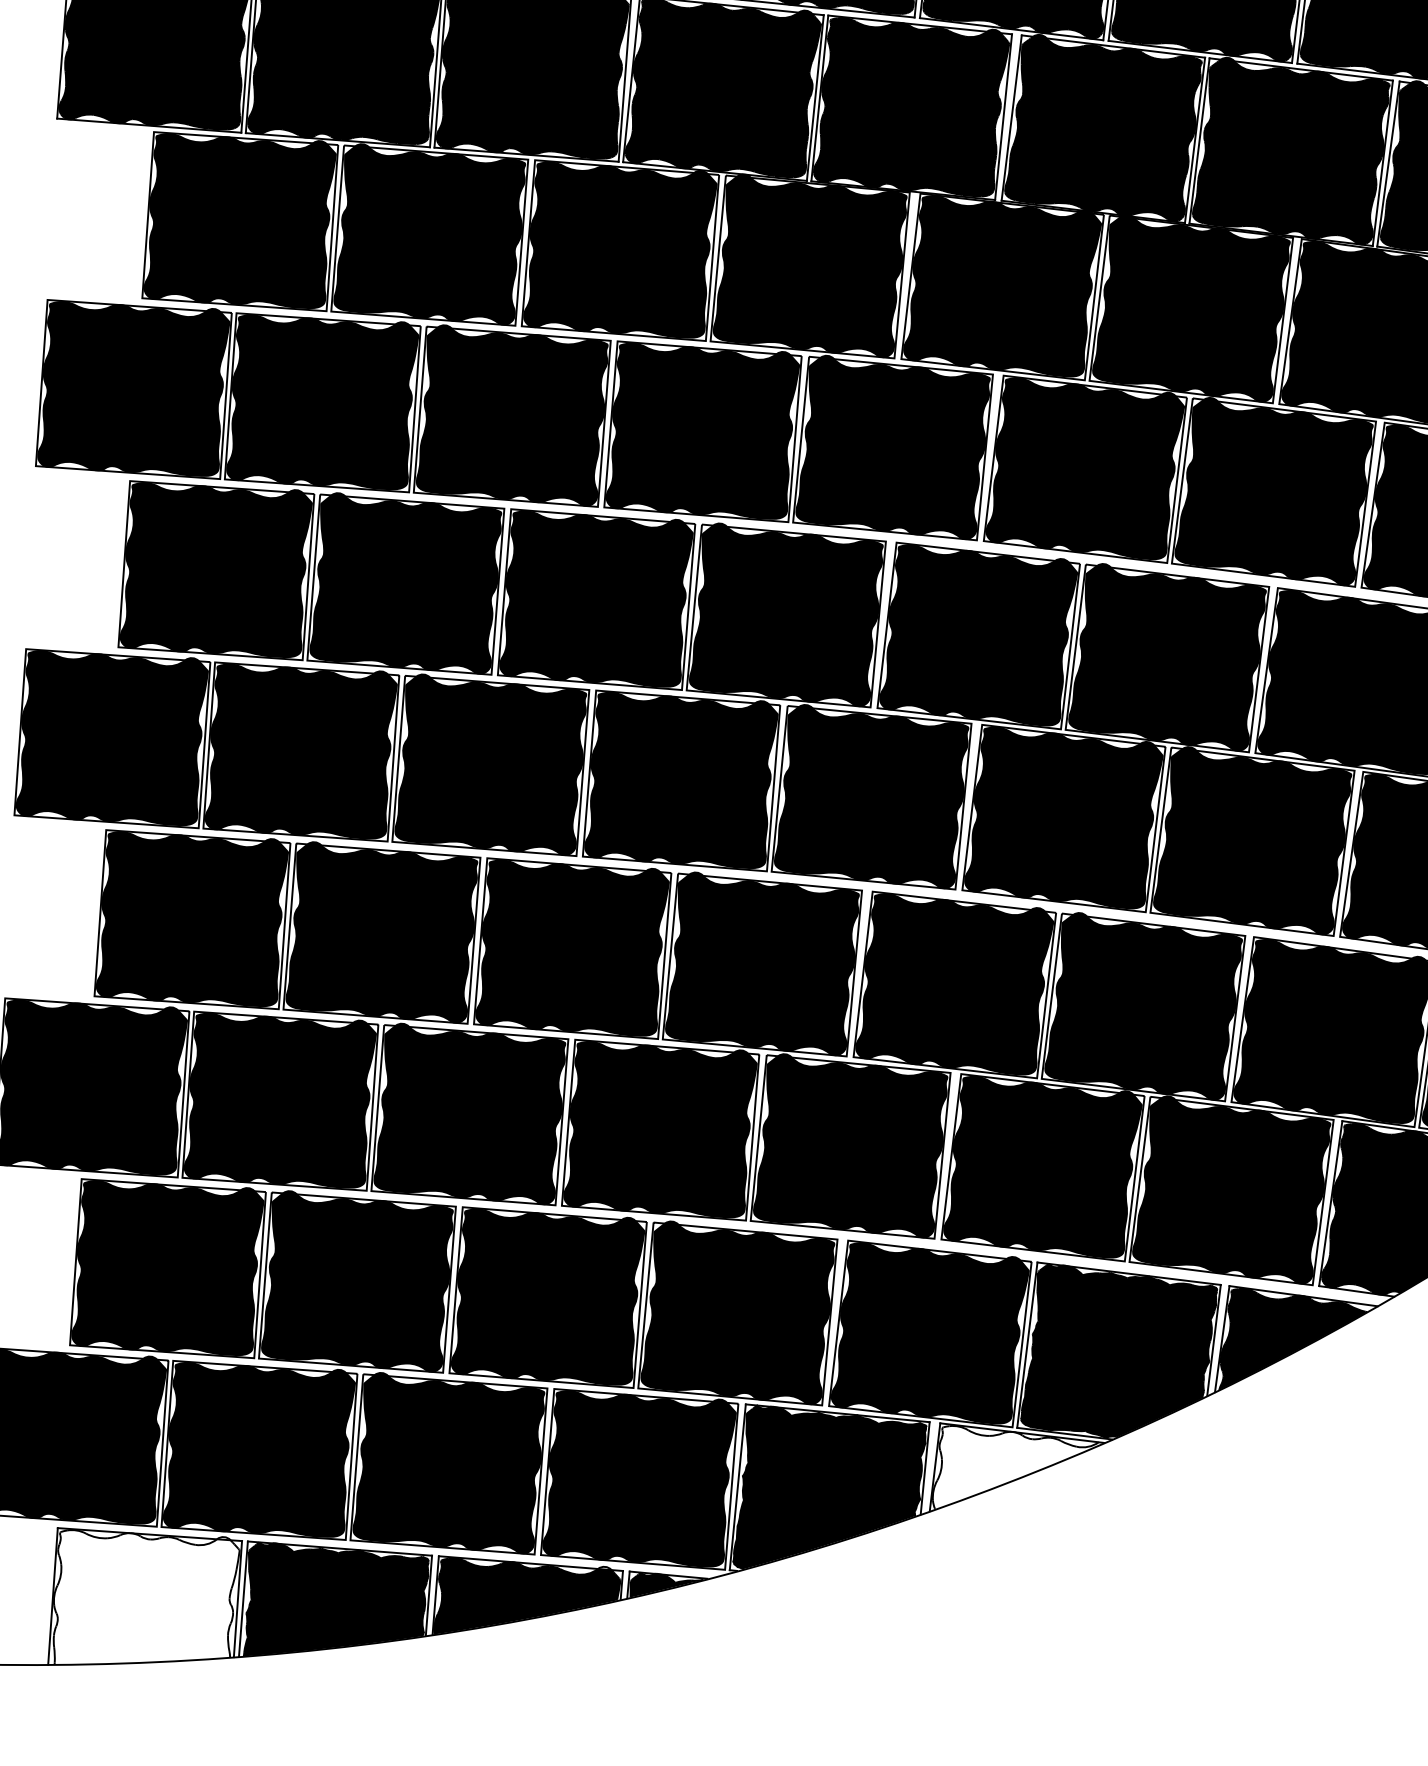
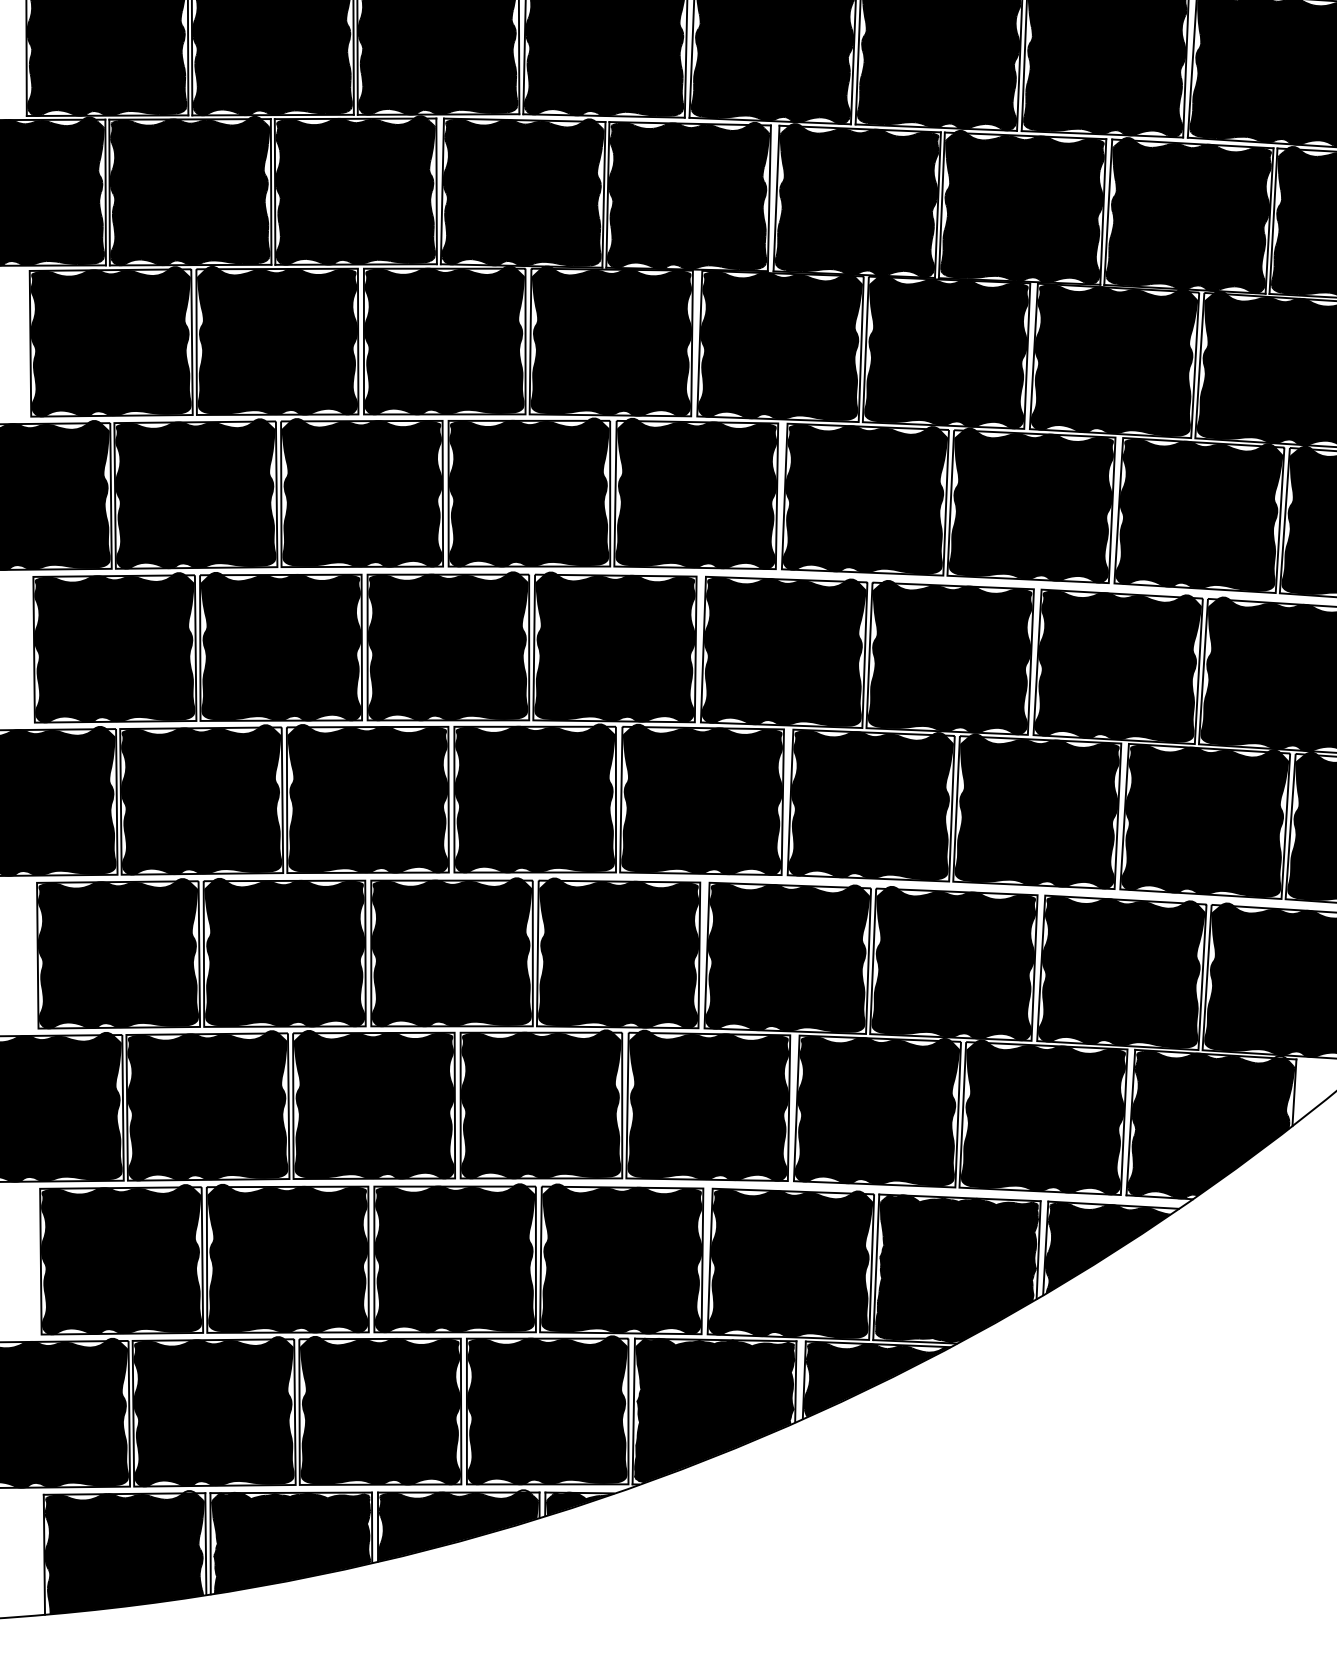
fill: (1018, 1473) -> (877, 1379), added
fill: (144, 1602) -> (124, 1553), added

